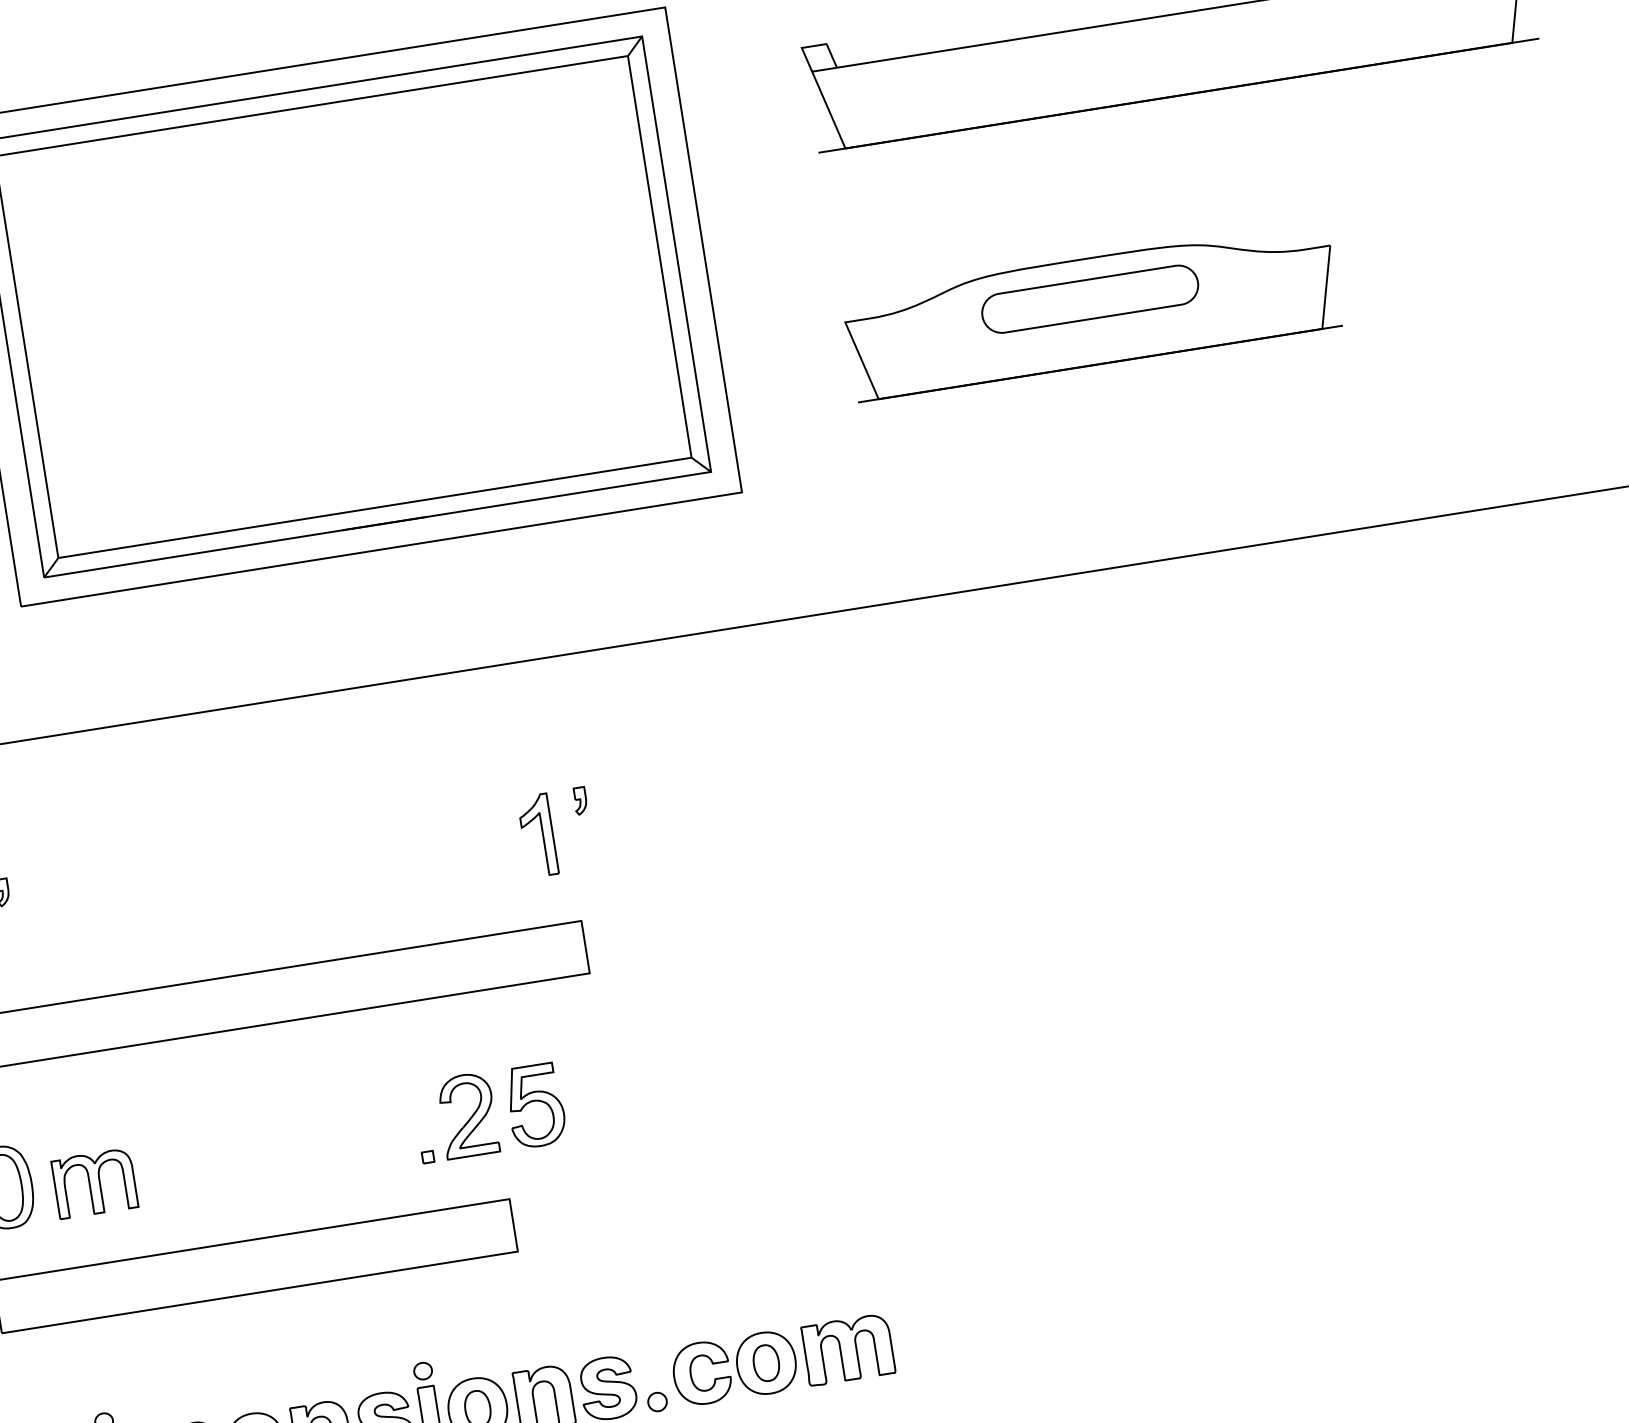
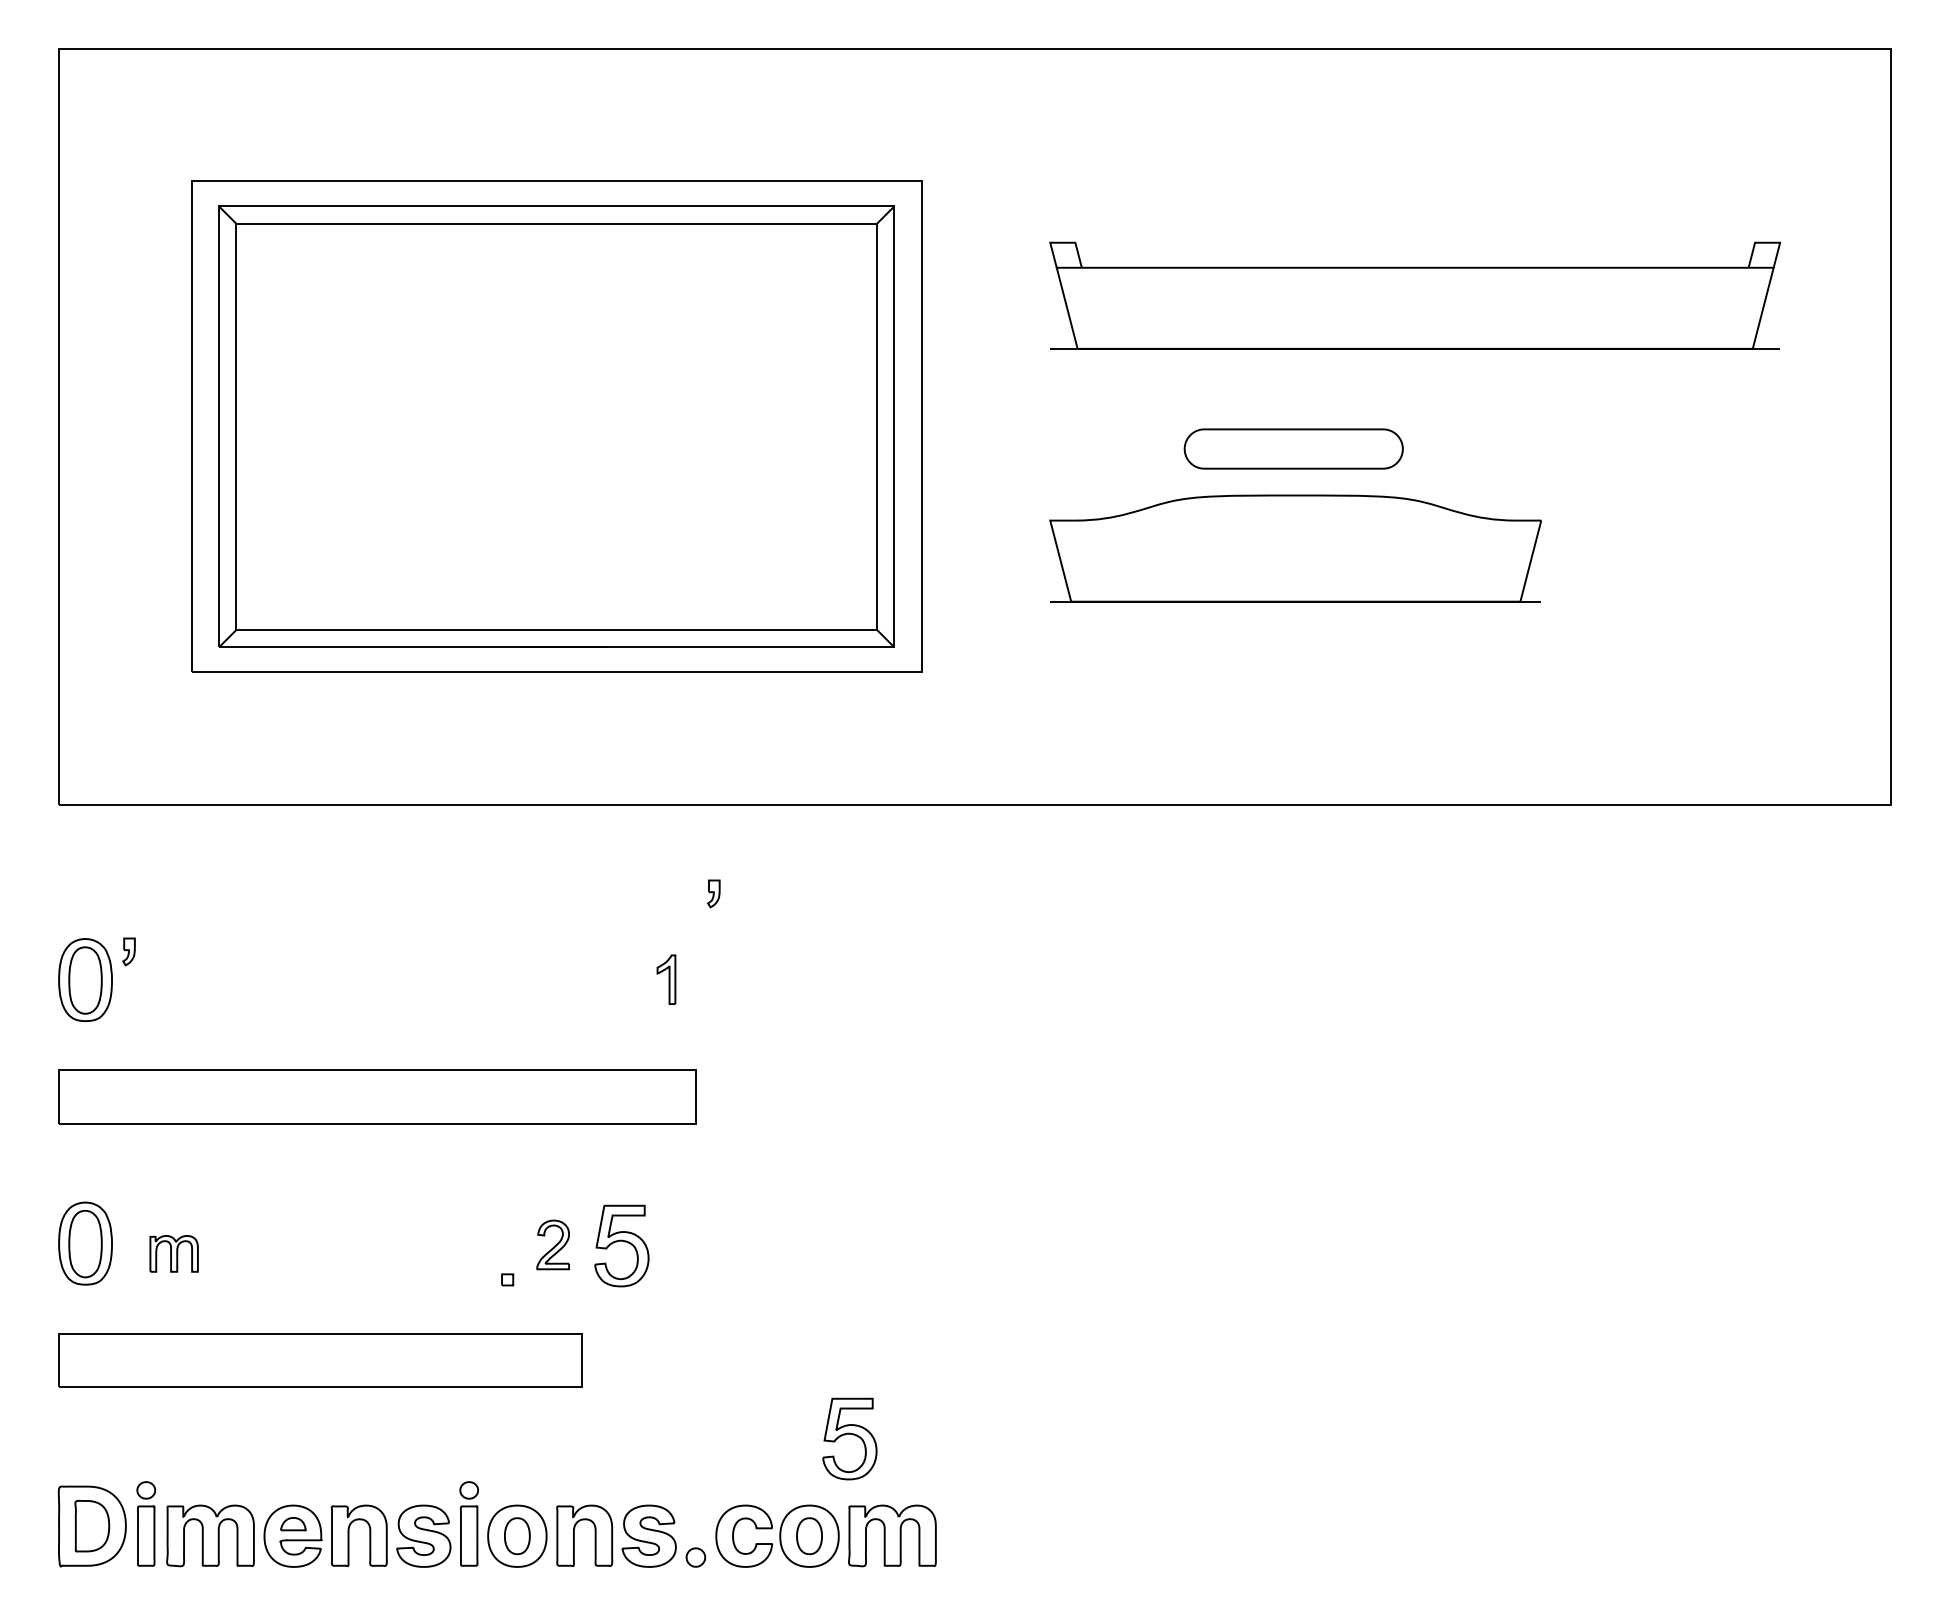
part: (1089, 298) -> (1293, 448), moved
part: (580, 800) -> (713, 893), moved
part: (538, 835) -> (666, 979), size x0.6
part: (466, 1115) -> (552, 1244), size x0.6
part: (93, 1183) -> (173, 1253), size x0.6
part: (790, 1260) -> (849, 1438), added

